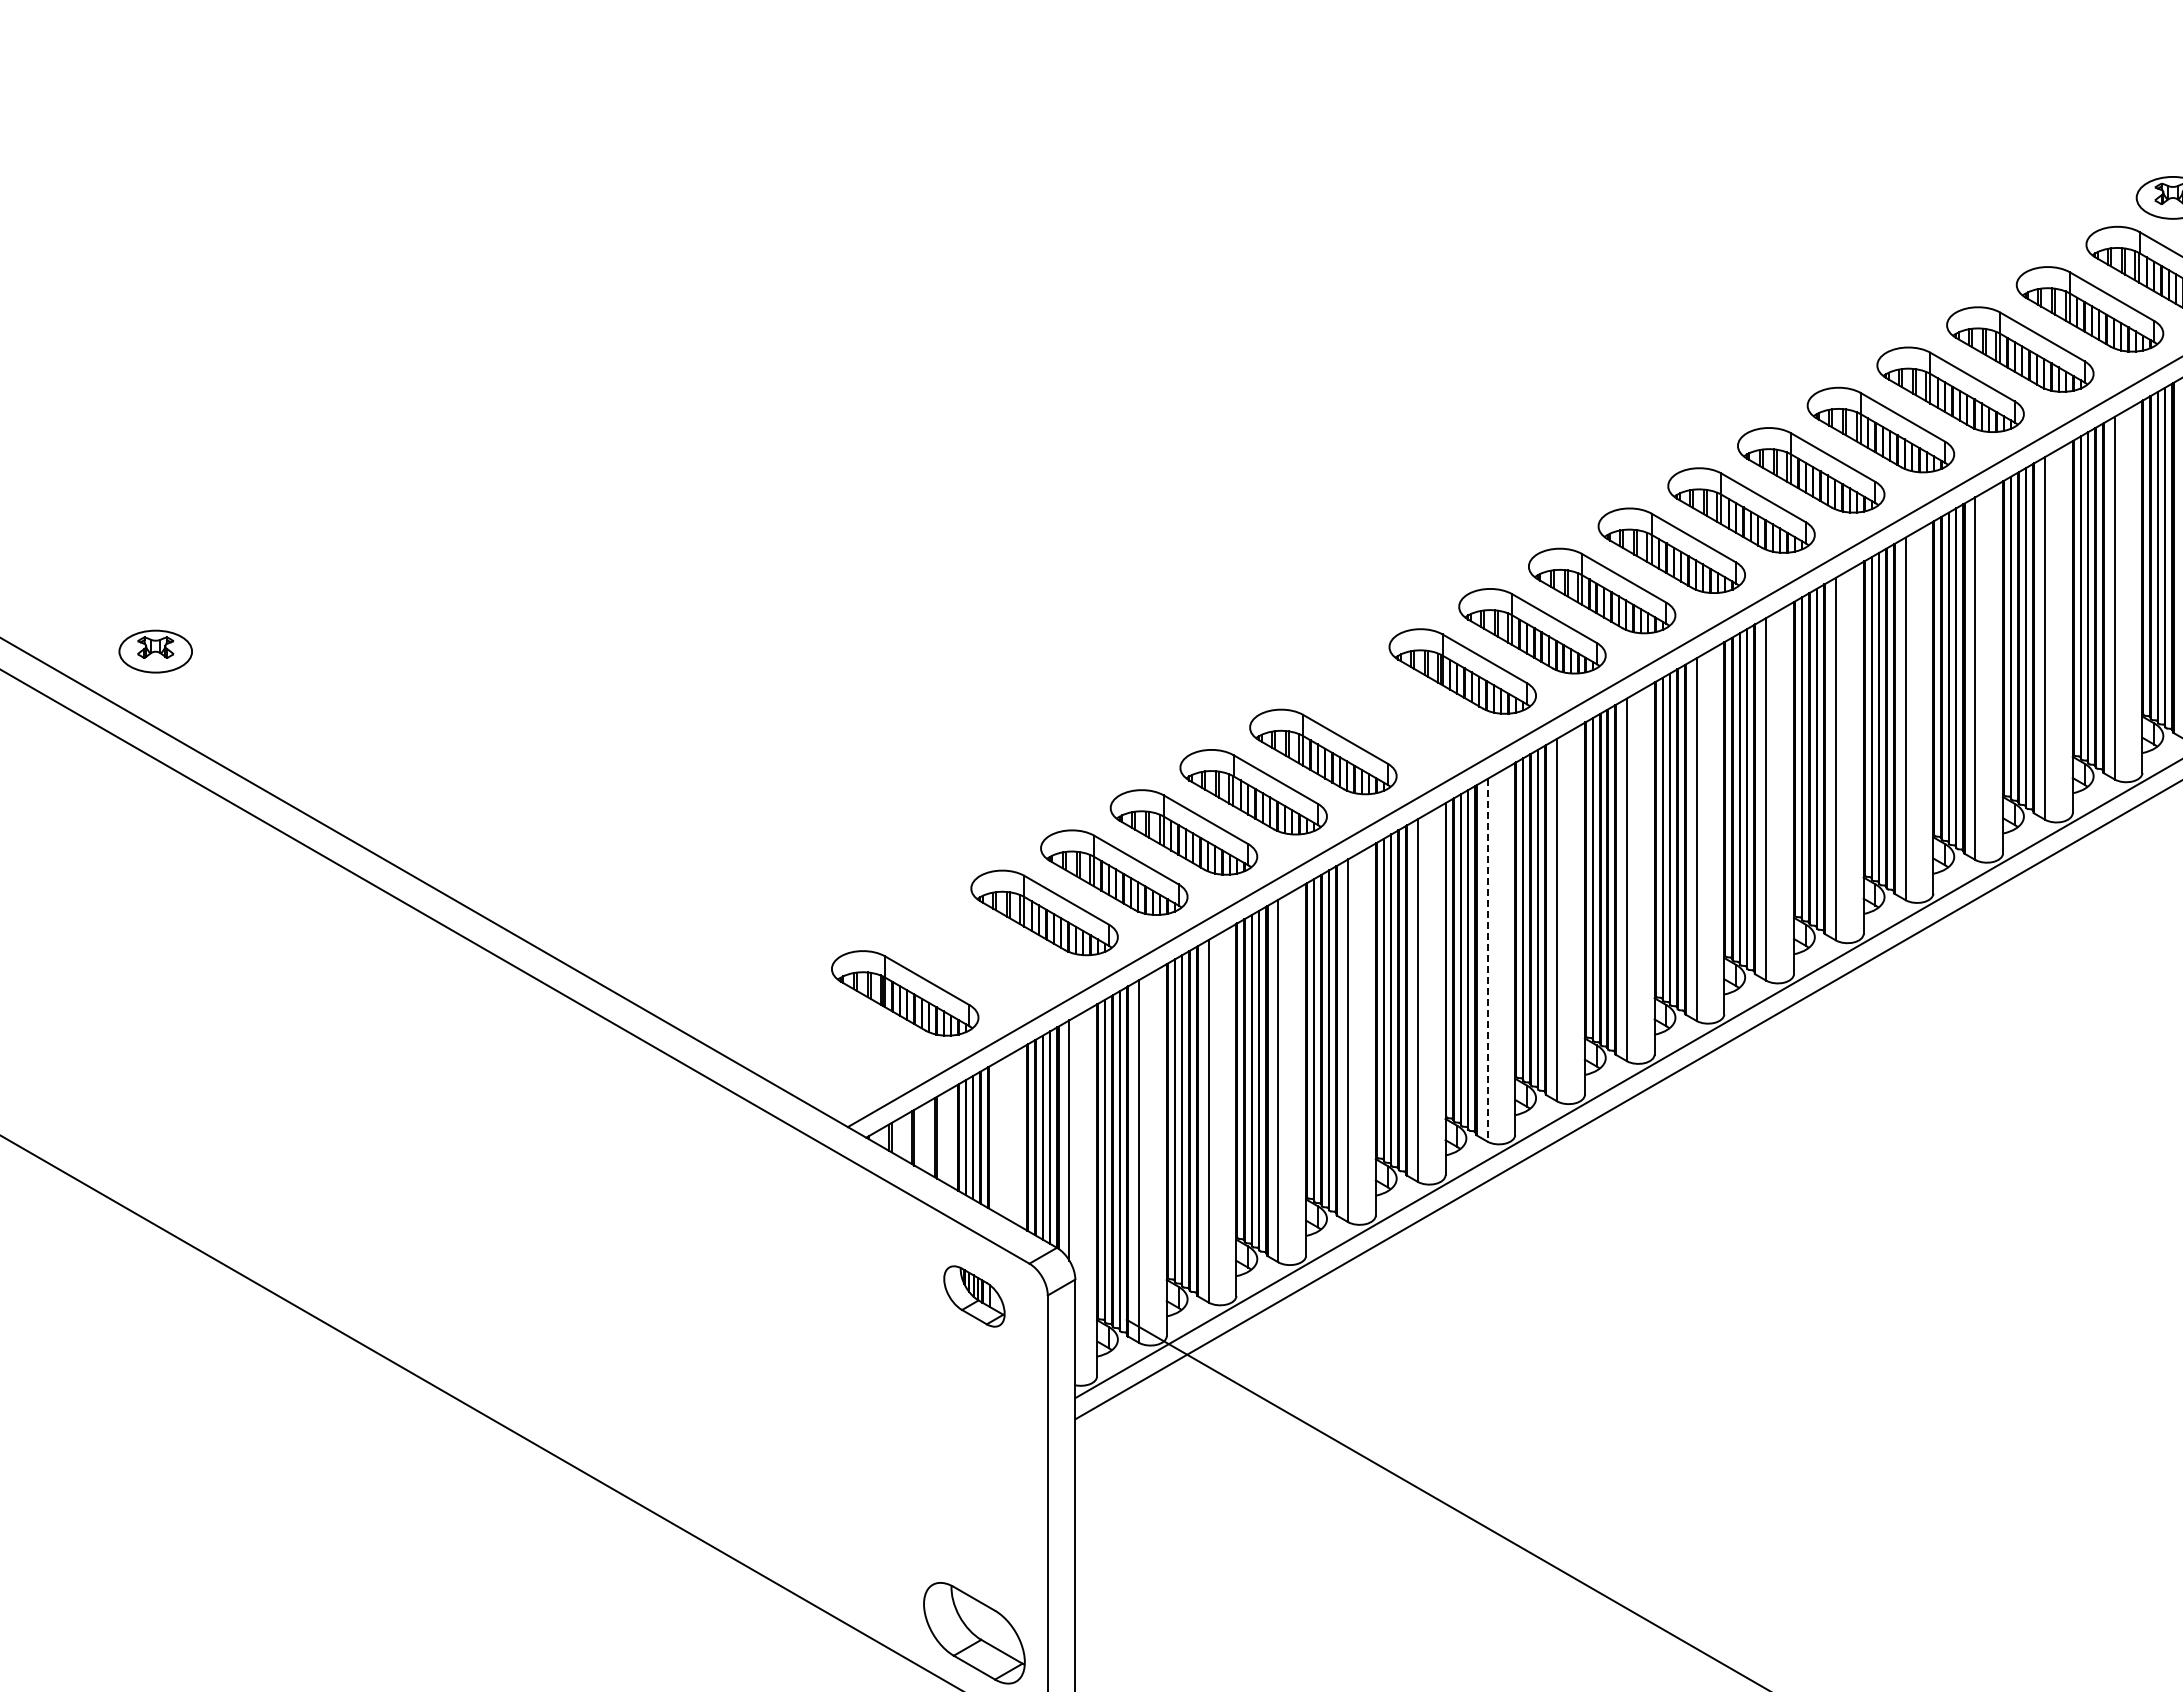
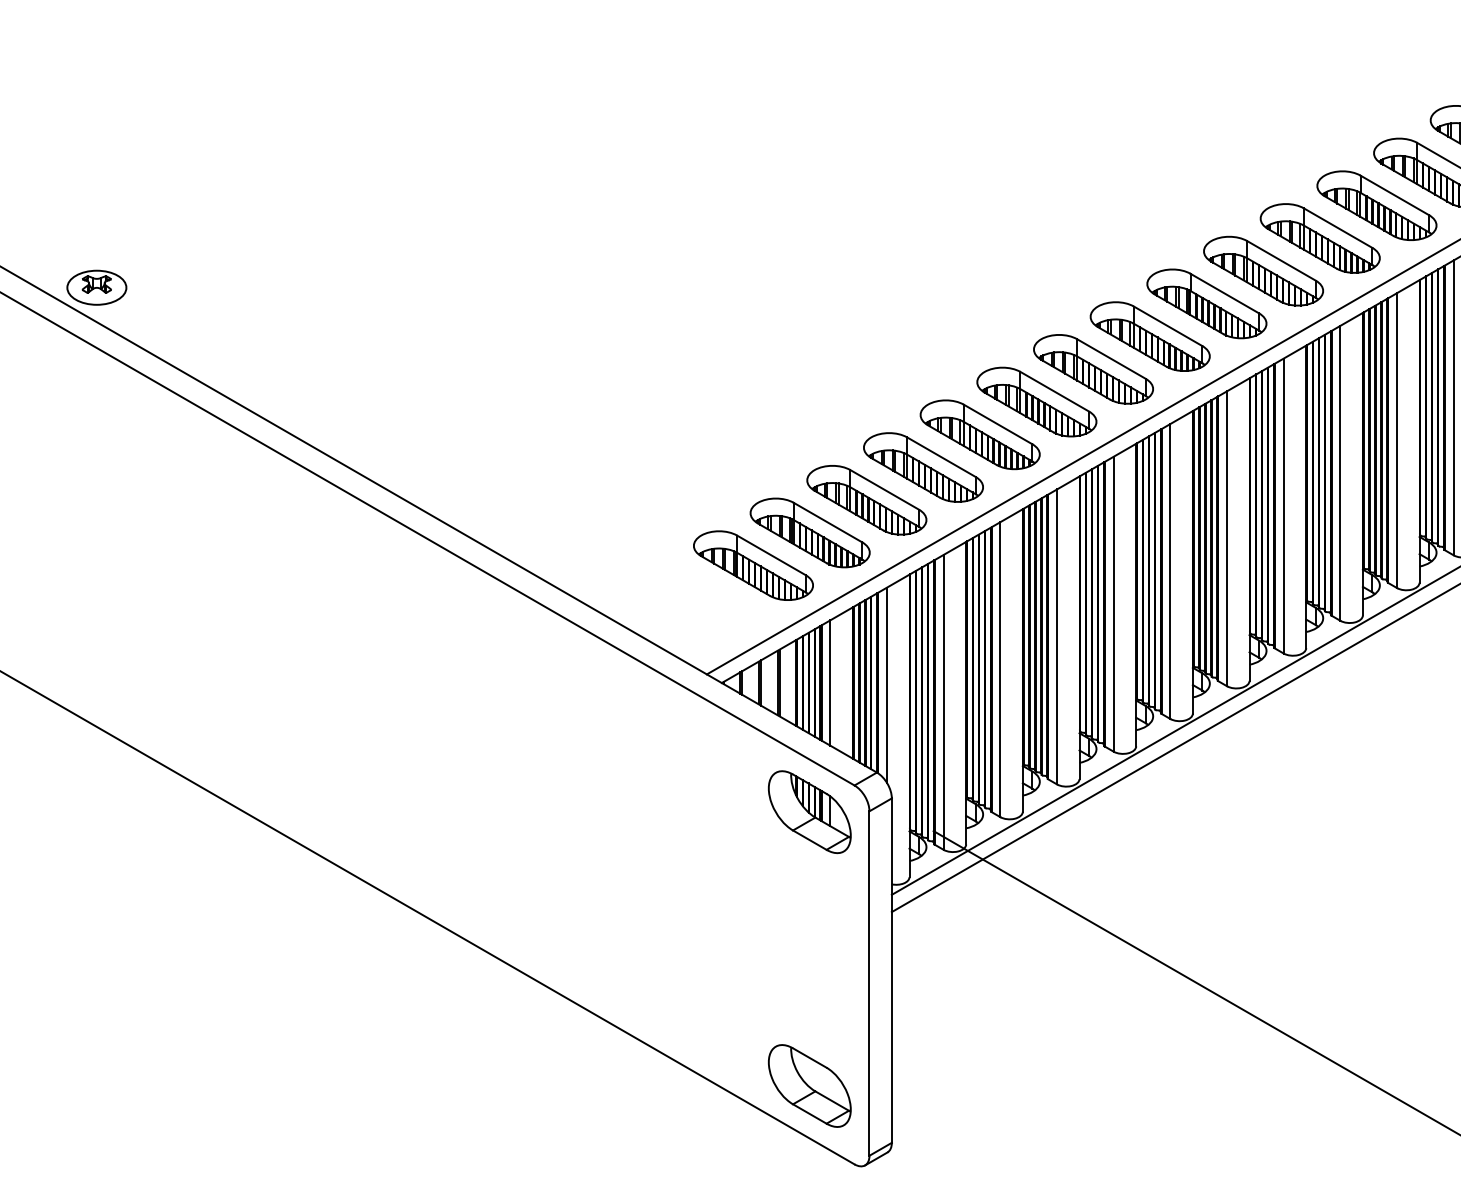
part: (155, 651) -> (96, 287), moved
part: (1393, 711) -> (1150, 336), added
part: (974, 953) -> (809, 533), added
line: (1487, 960) -> (1227, 538), dashed -> solid
line: (999, 1137) -> (830, 682), added
part: (974, 1296) -> (809, 812), size x1.67

